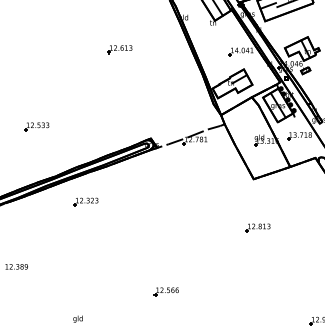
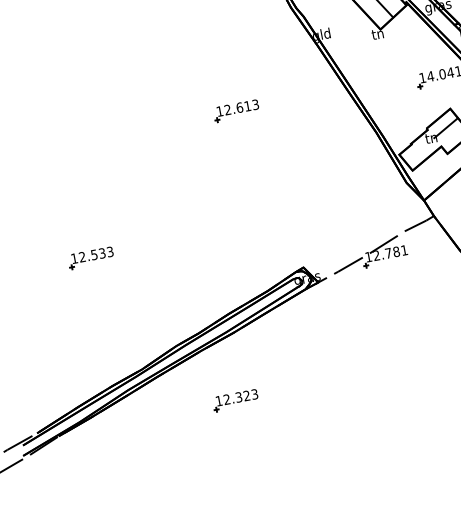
part: (119, 49) -> (235, 111), moved
part: (36, 126) -> (90, 257), moved
part: (85, 201) -> (234, 399), moved

